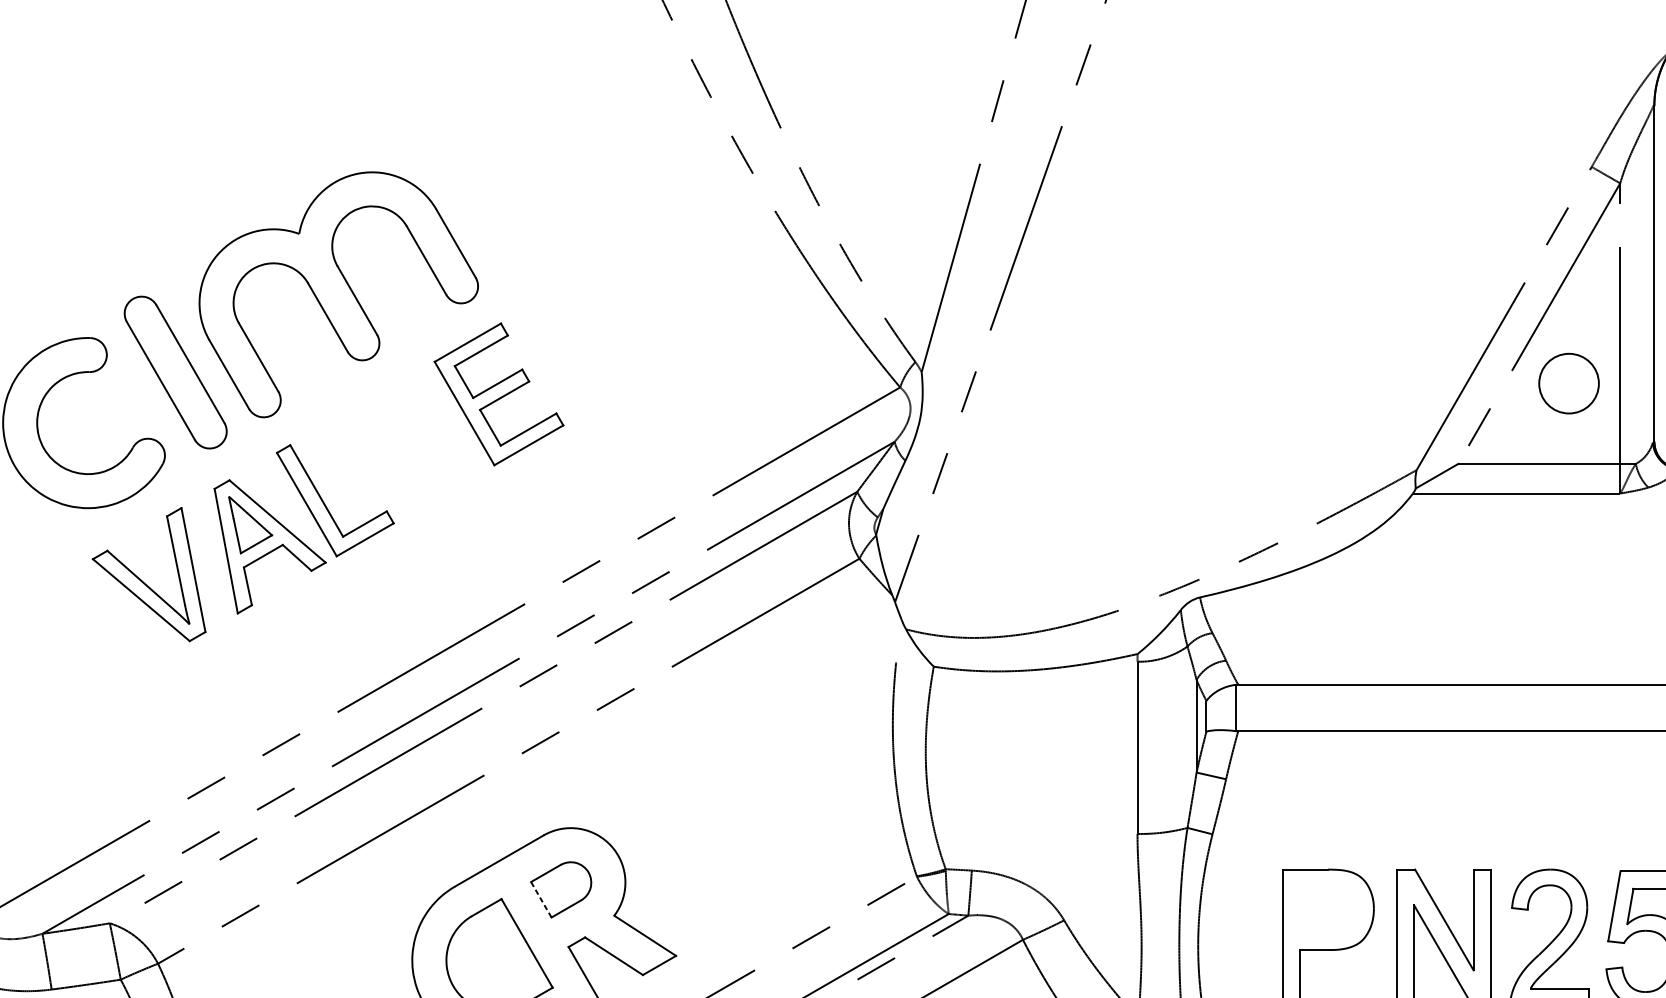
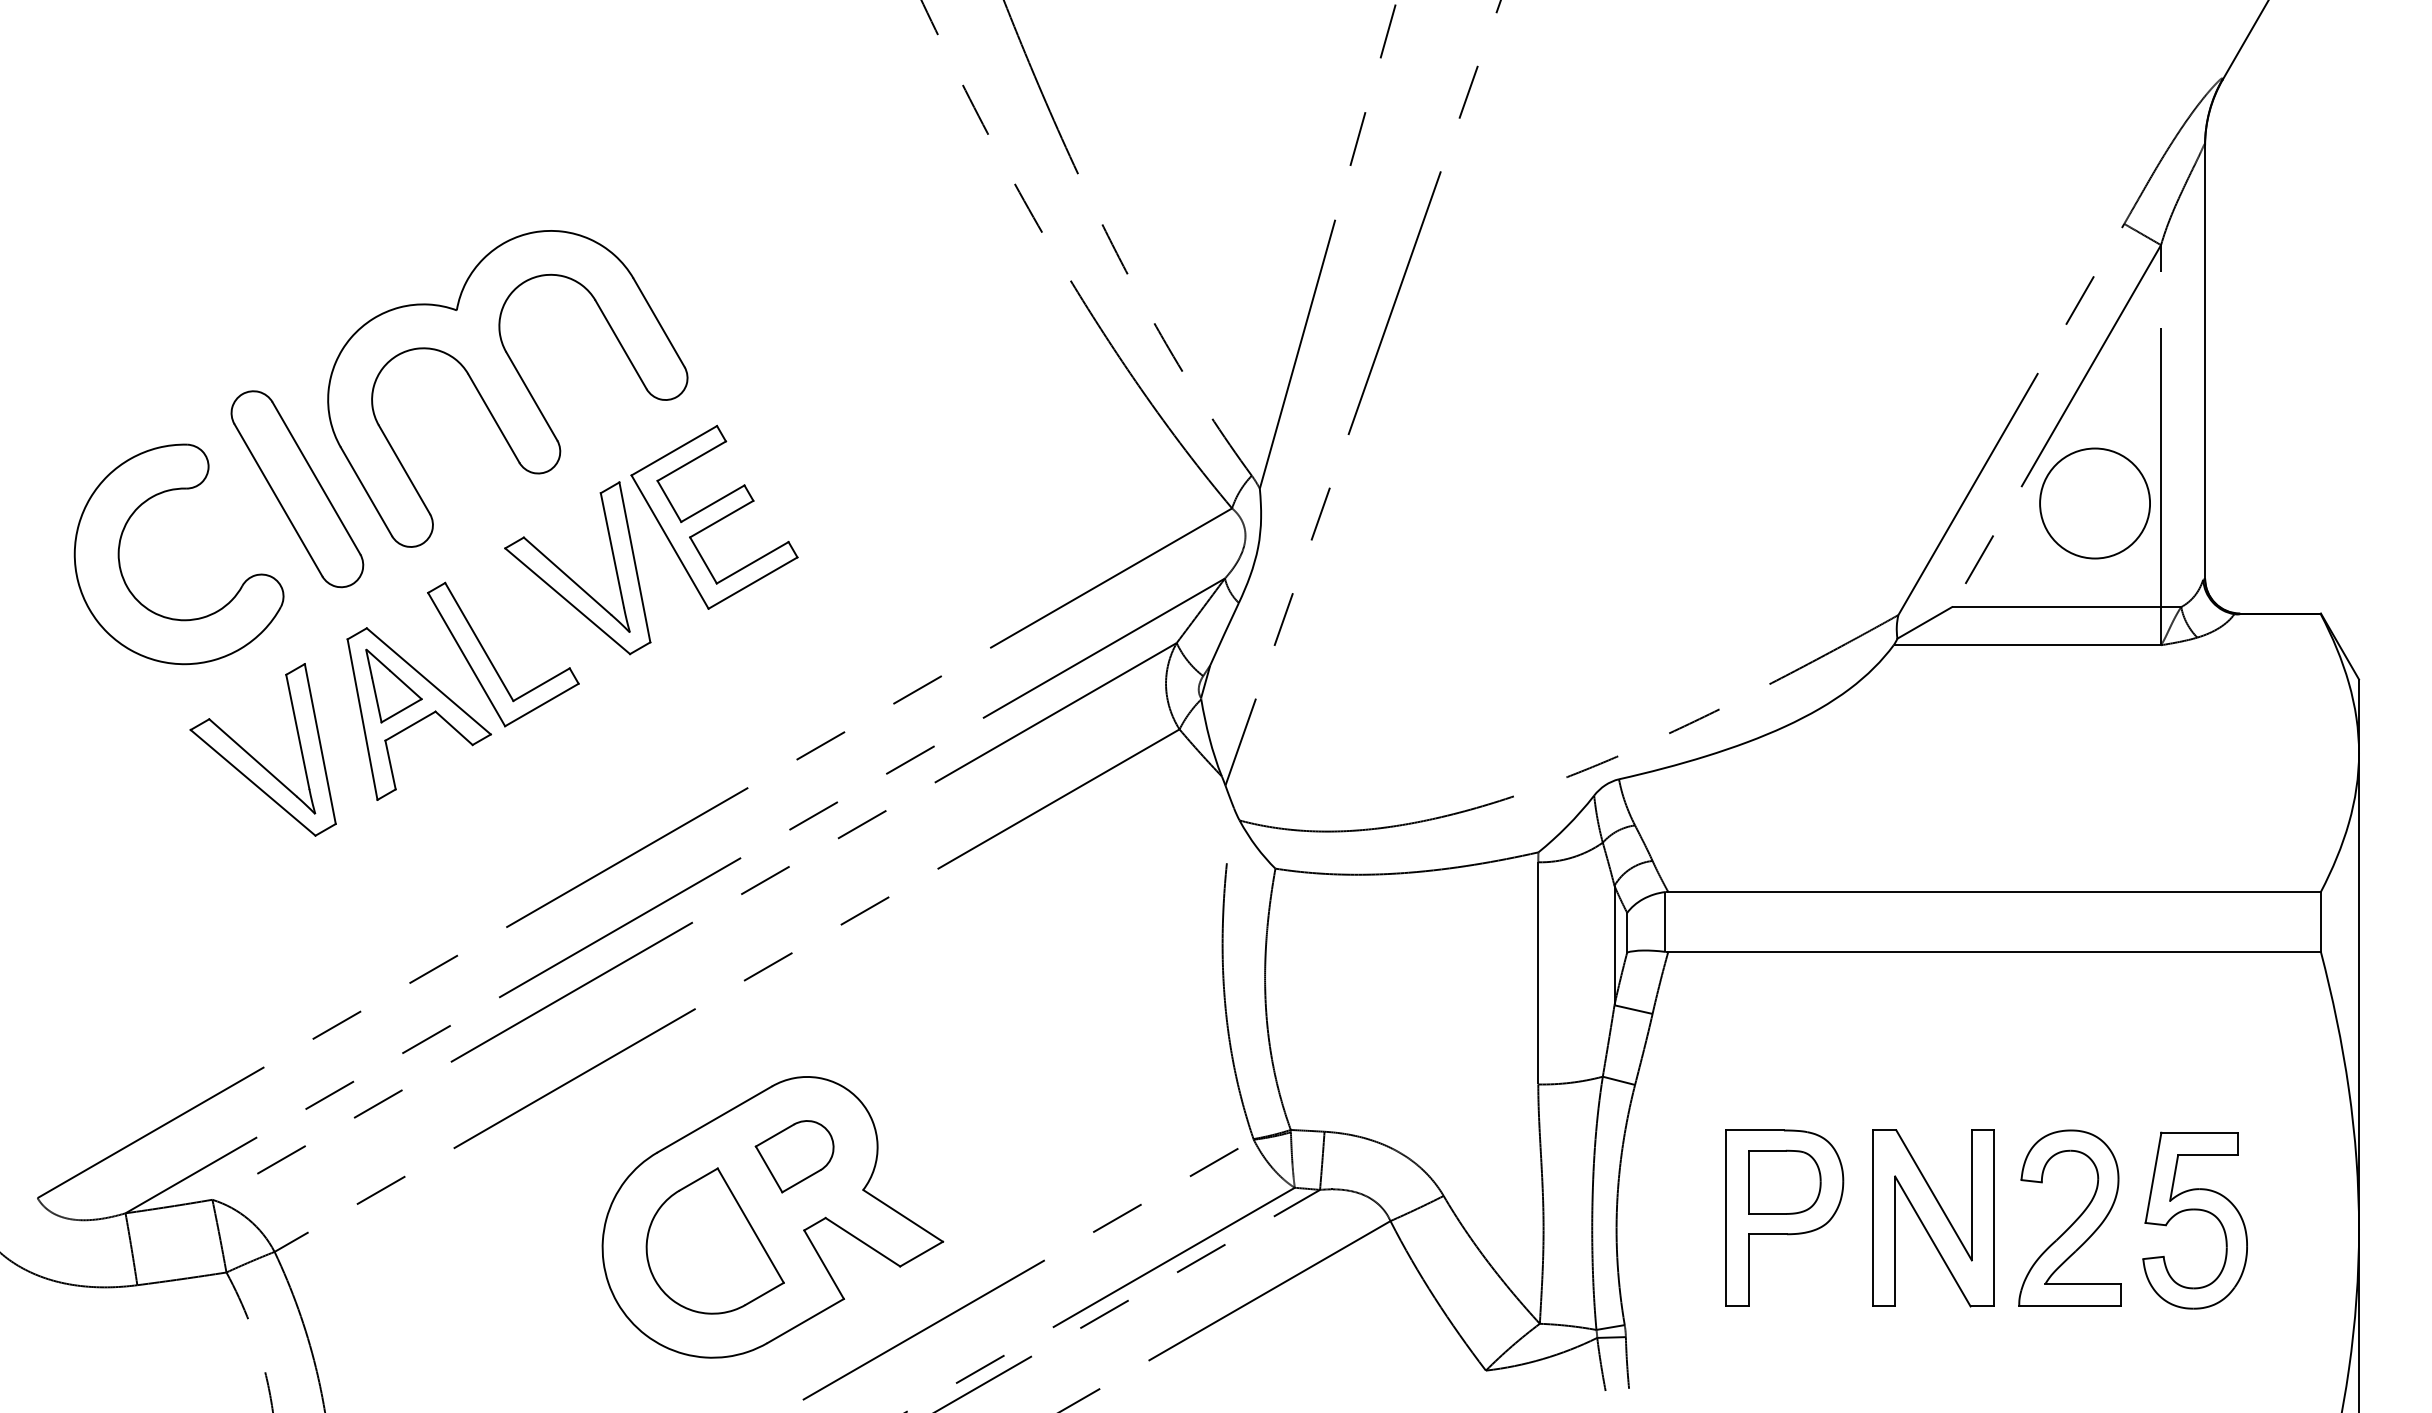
circle: (1569, 383) -> (2095, 503), size x1.43
part: (386, 440) -> (569, 576), added
line: (540, 899) -> (768, 1168), dashed -> solid
part: (1328, 909) -> (1784, 1181), added

